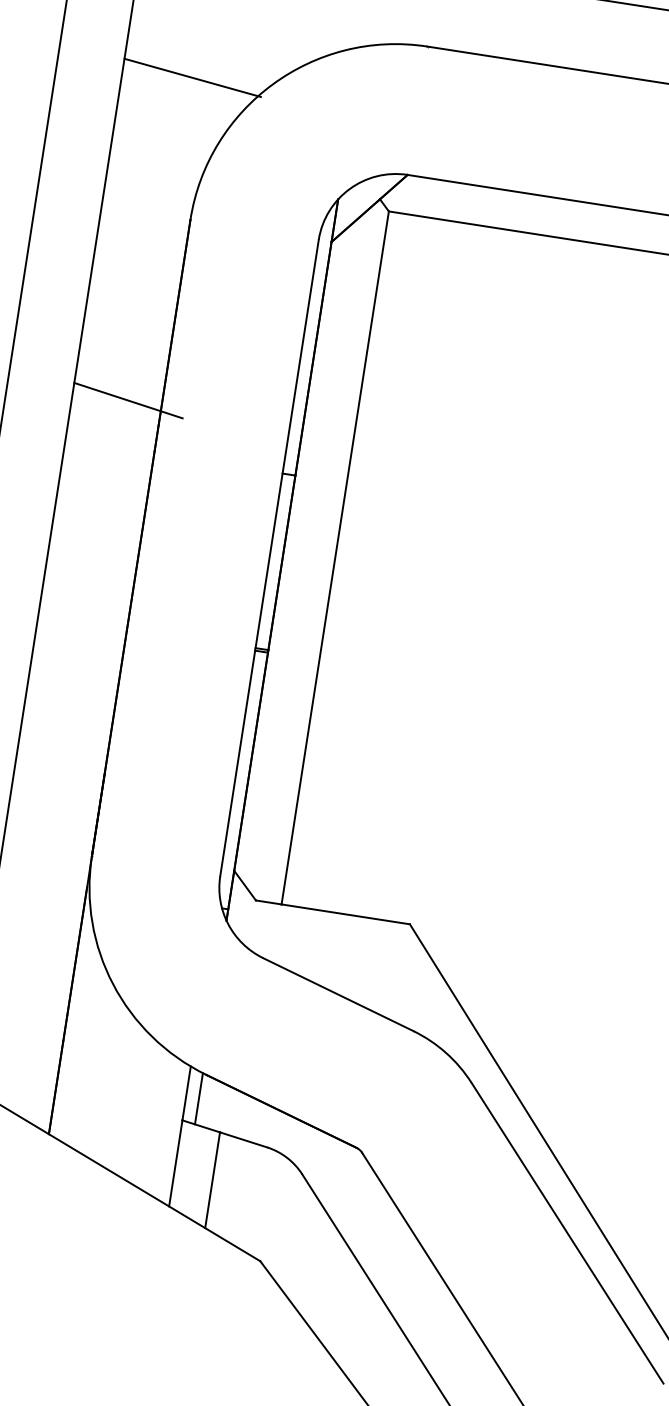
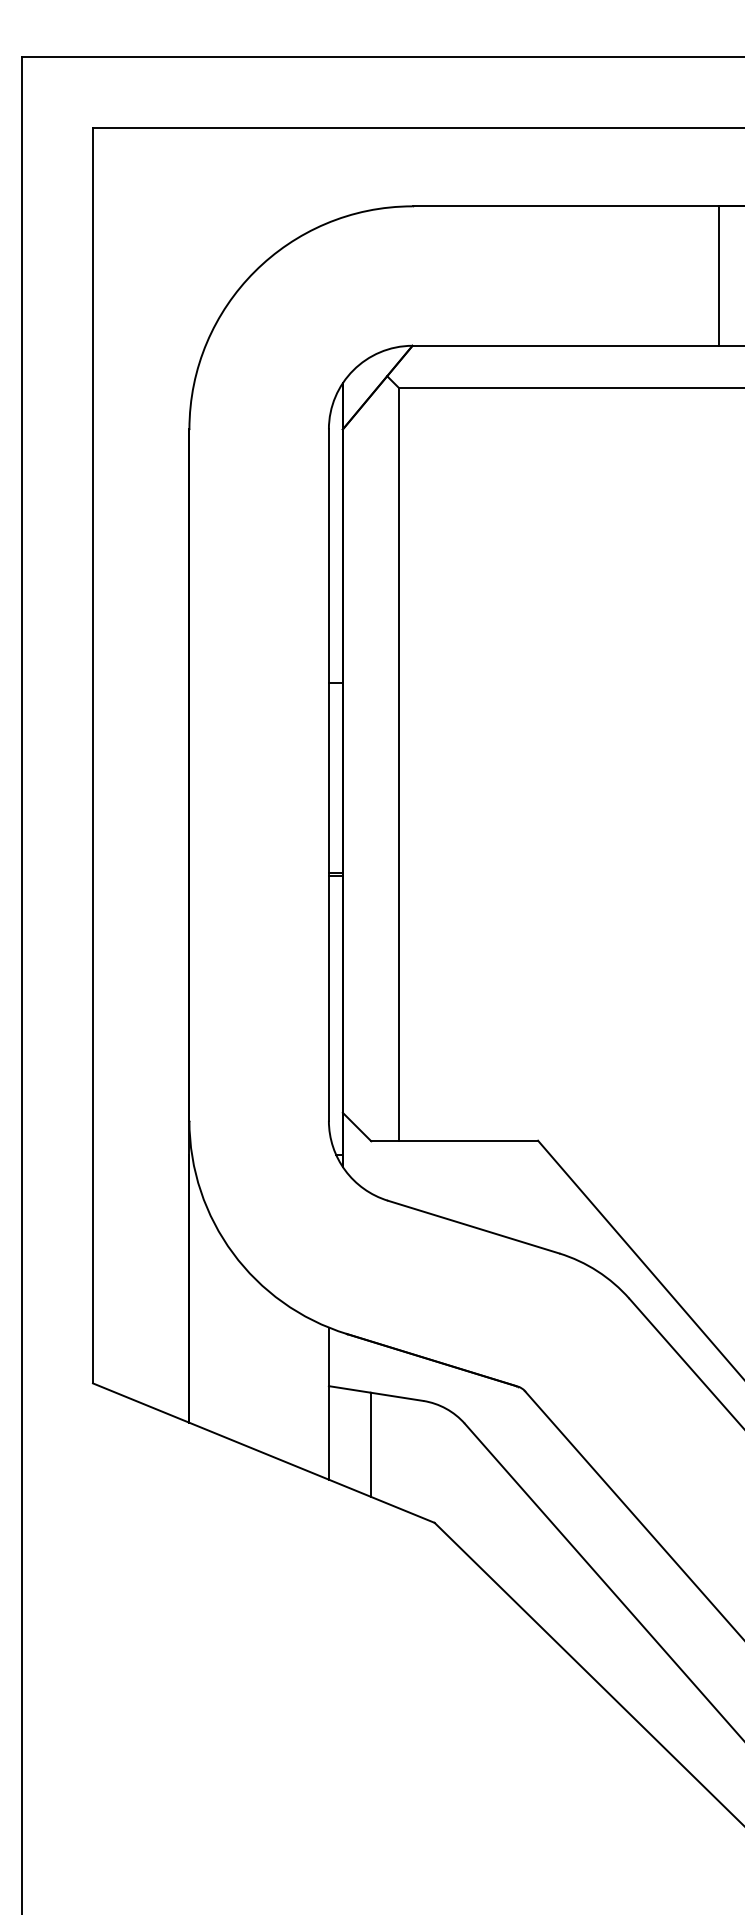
line: (191, 78) -> (167, 278), removed
line: (127, 400) -> (152, 631), removed
line: (198, 1098) -> (342, 1360), removed

